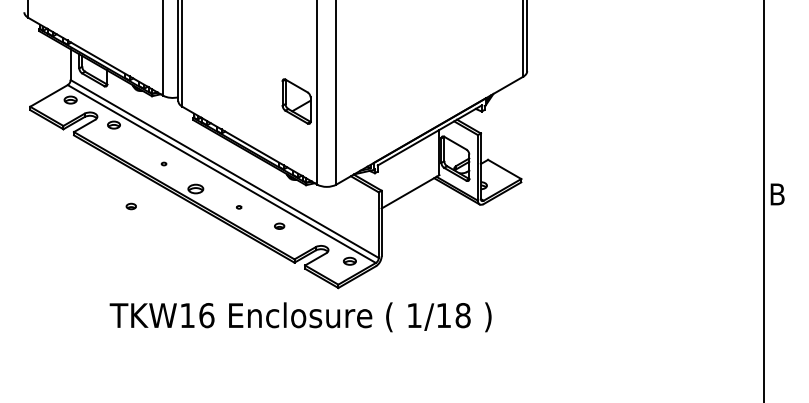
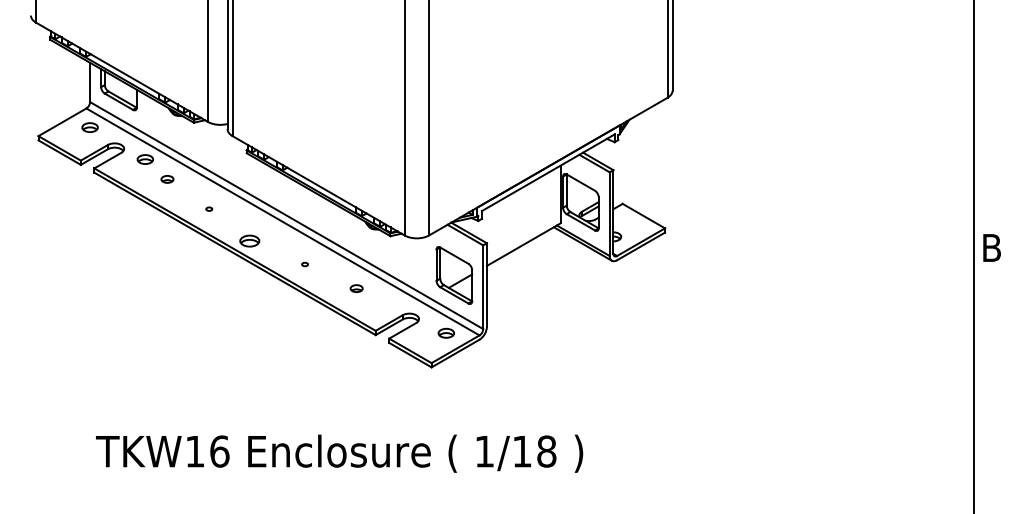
part: (296, 101) -> (454, 275), moved
part: (131, 206) -> (167, 179), moved
text: (300, 317) -> (339, 453), moved

